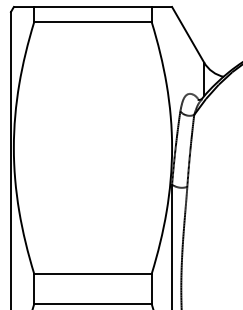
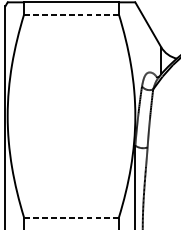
line: (92, 22) -> (71, 14), solid -> dashed
line: (92, 273) -> (71, 217), solid -> dashed

